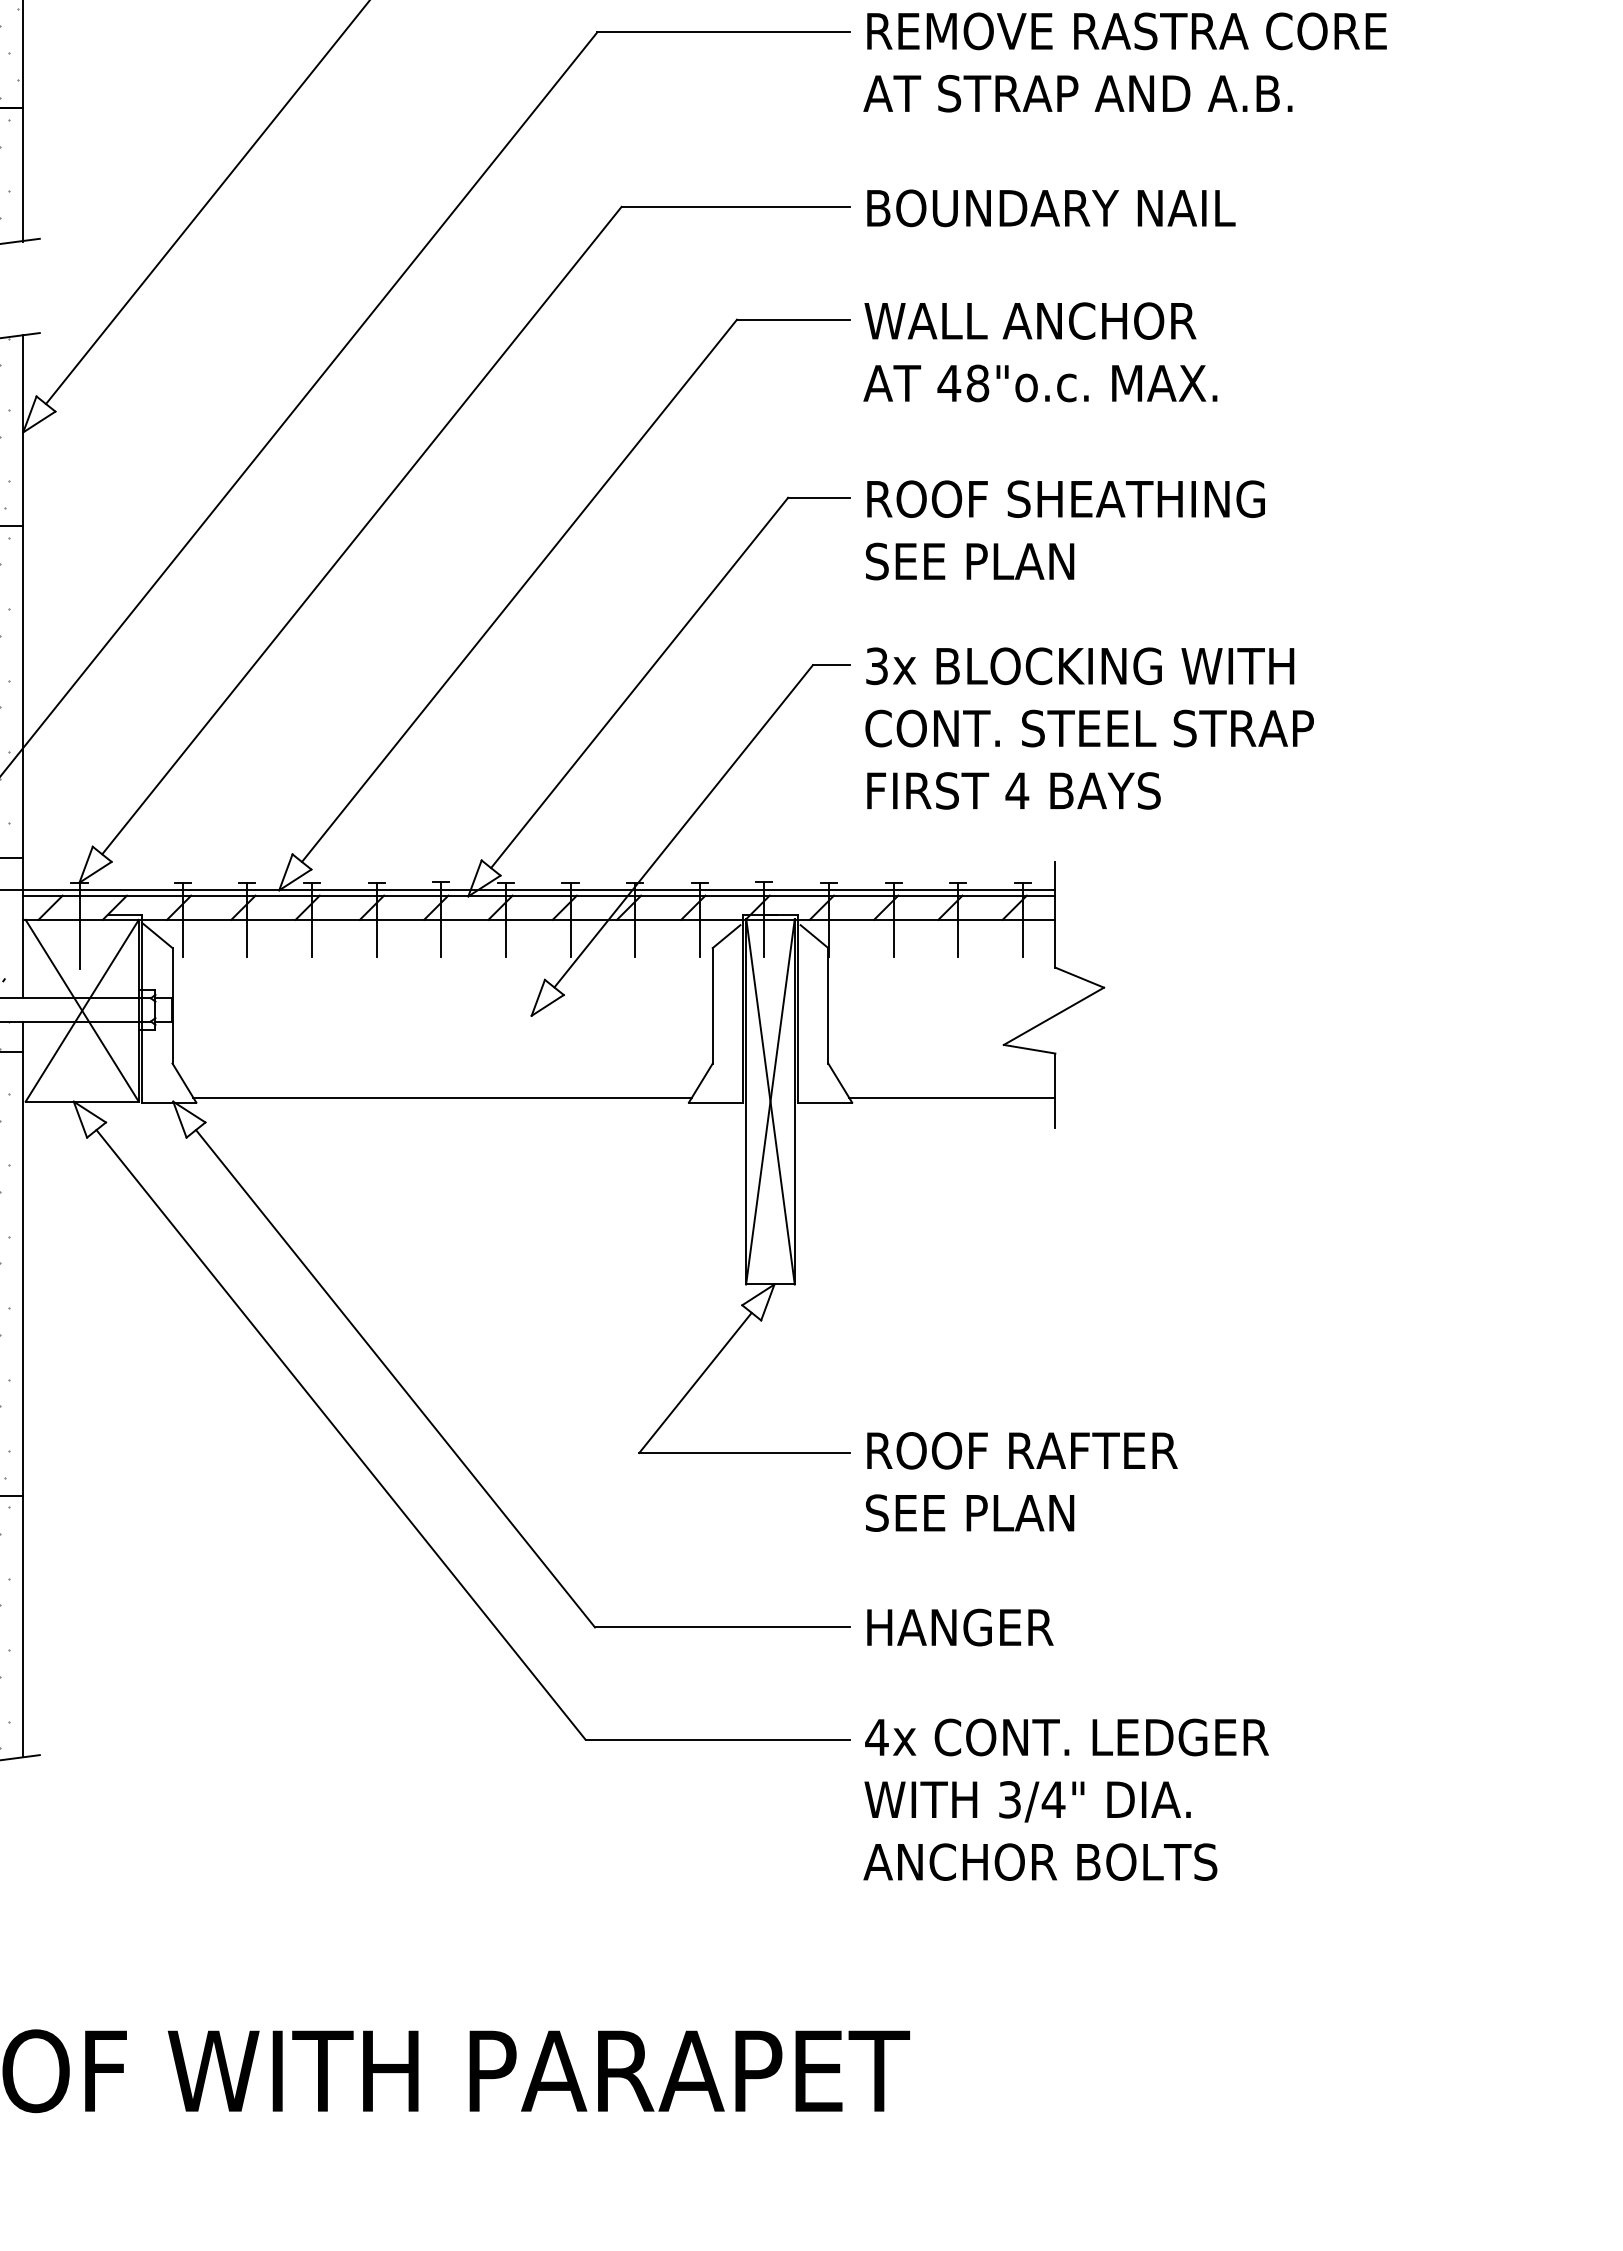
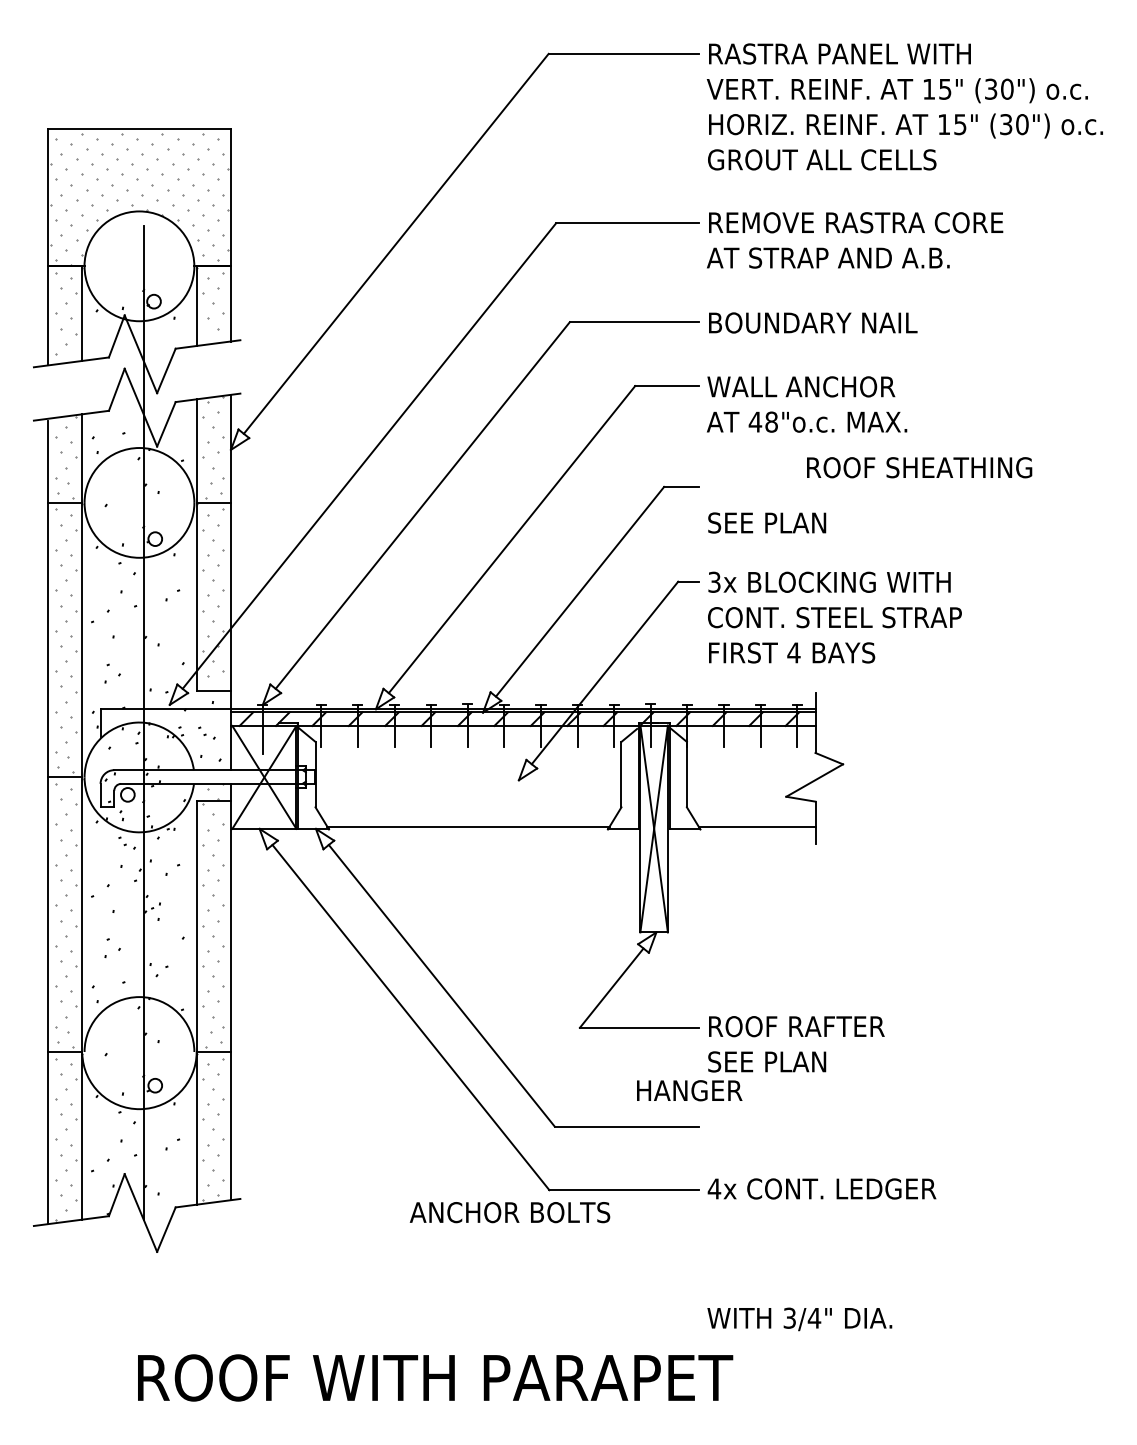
text: (1065, 498) -> (919, 467), moved
text: (960, 1627) -> (689, 1090), moved
text: (1027, 1801) -> (799, 1319), moved
text: (1039, 1862) -> (509, 1212), moved

